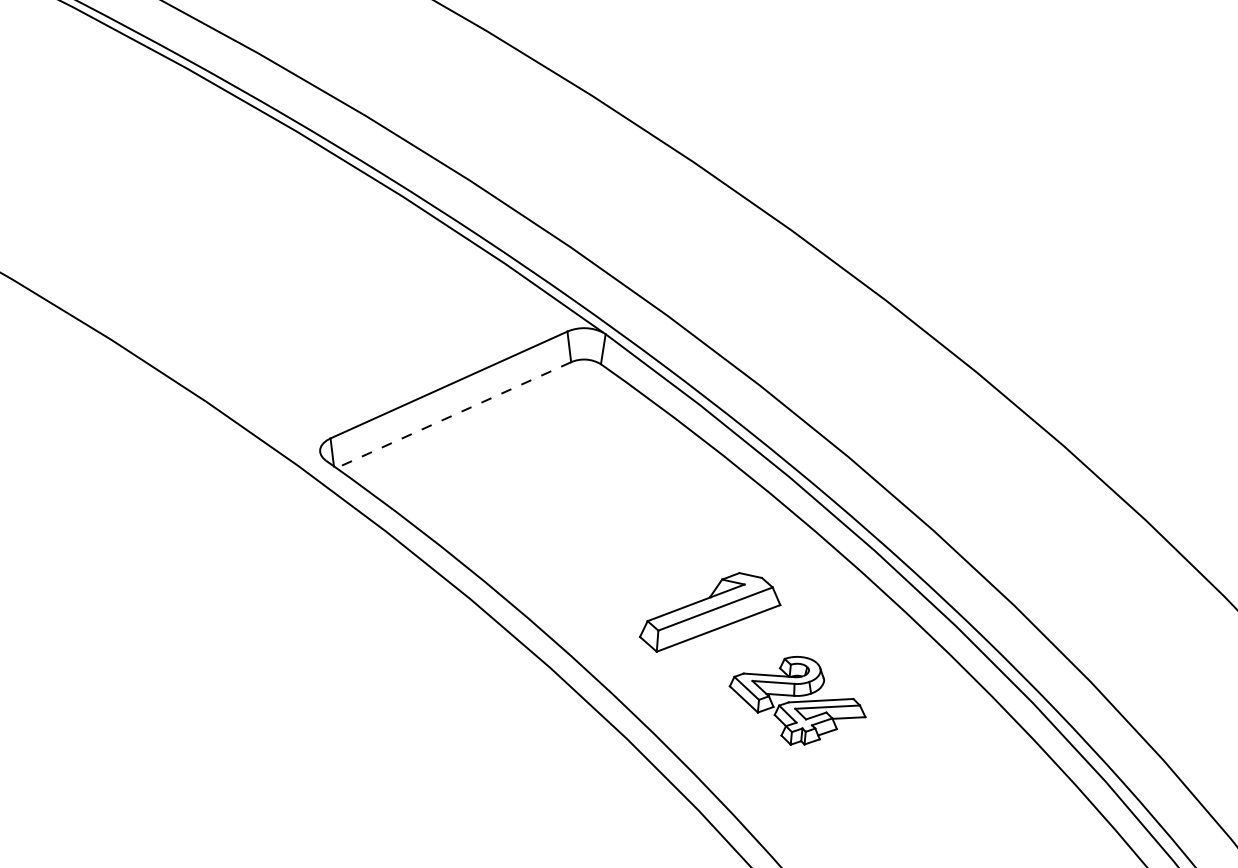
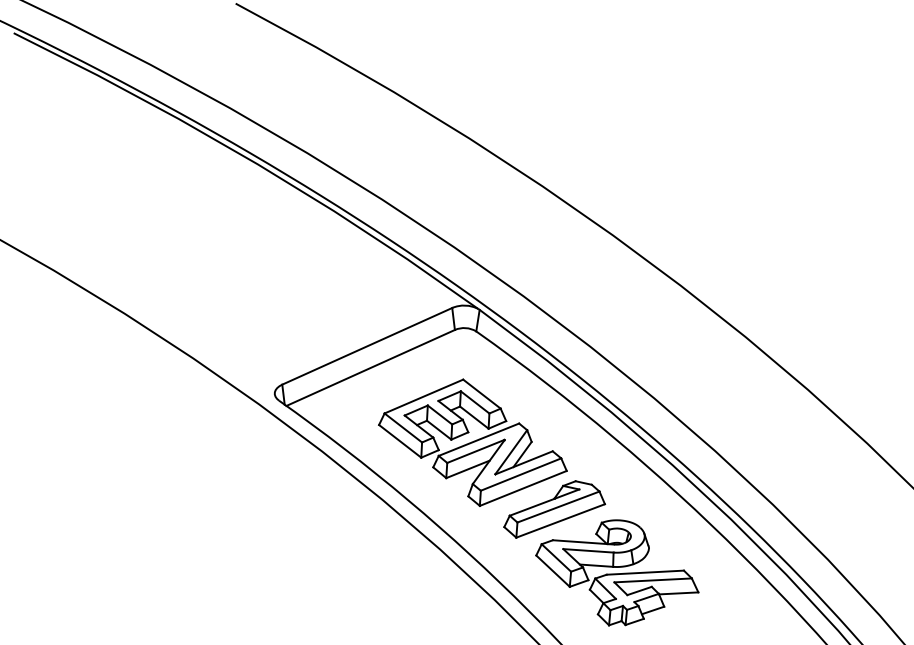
line: (453, 415) -> (370, 368), dashed -> solid
part: (595, 519) -> (472, 442), added
part: (797, 700) -> (617, 572), size x1.67

